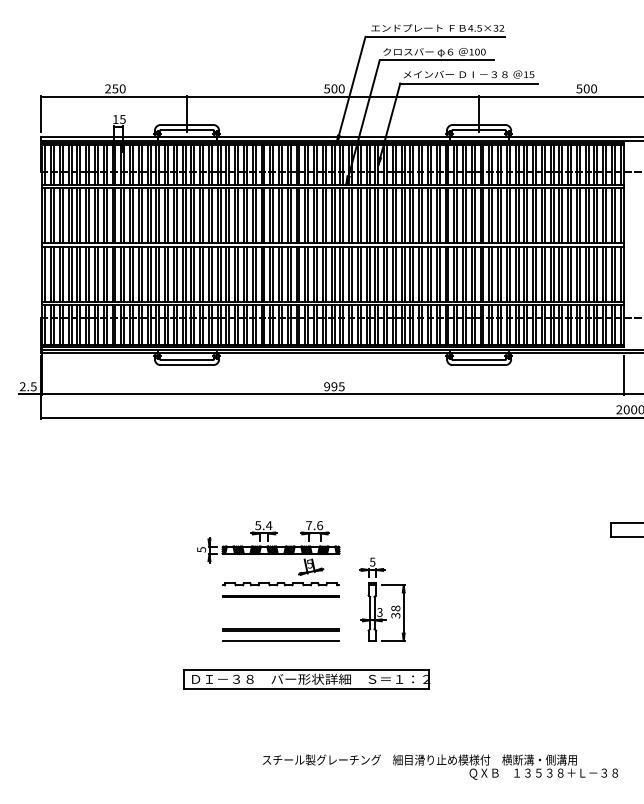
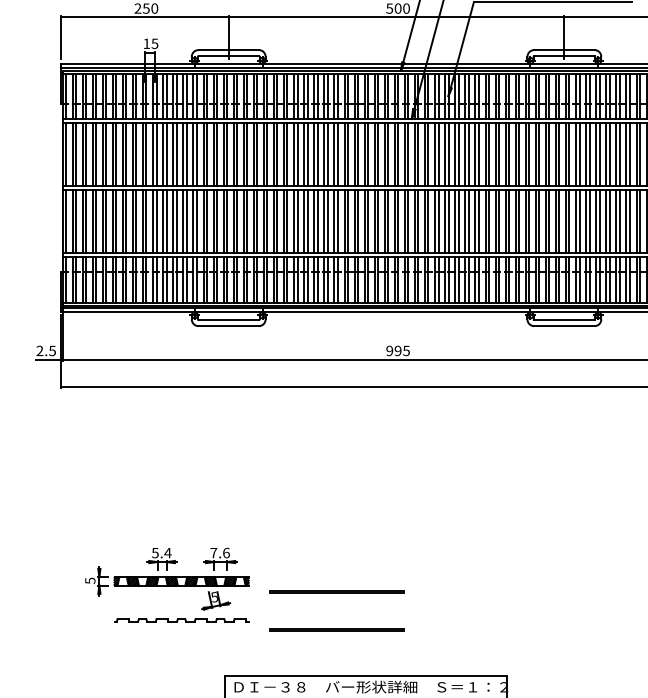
part: (268, 553) -> (167, 585), moved
part: (377, 595) -> (447, 590), removed
line: (280, 640) -> (336, 642), removed

